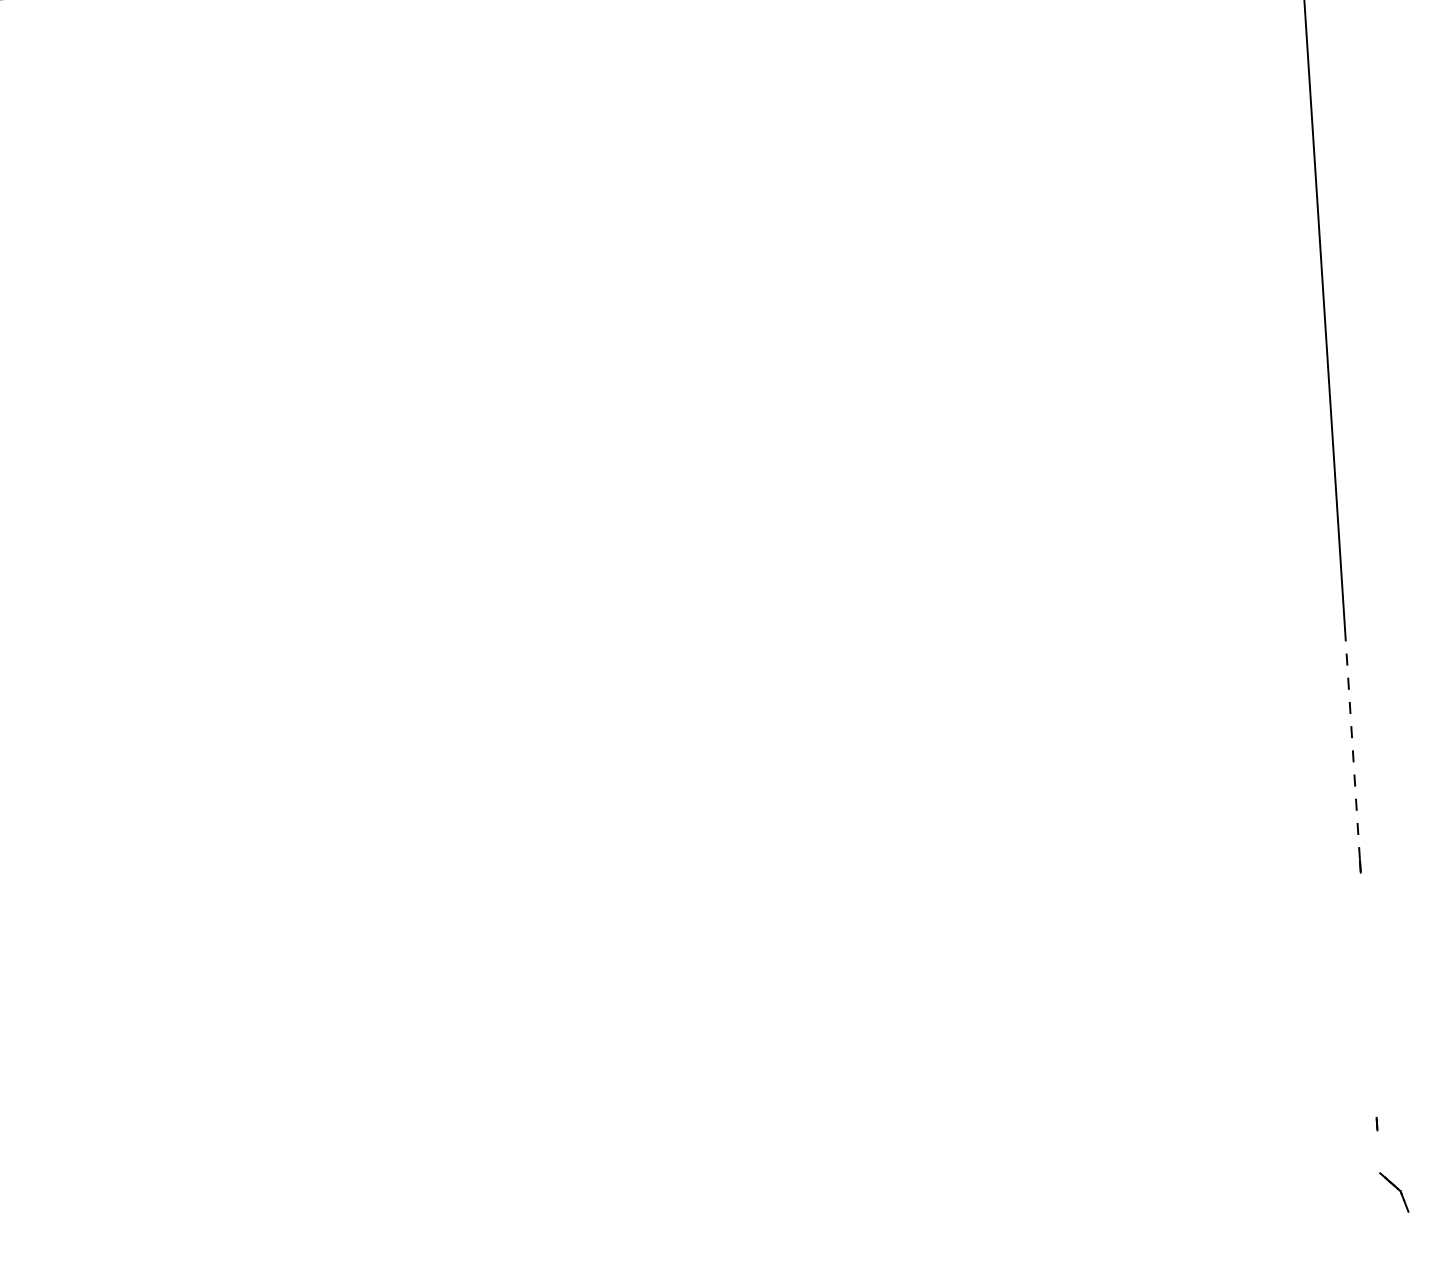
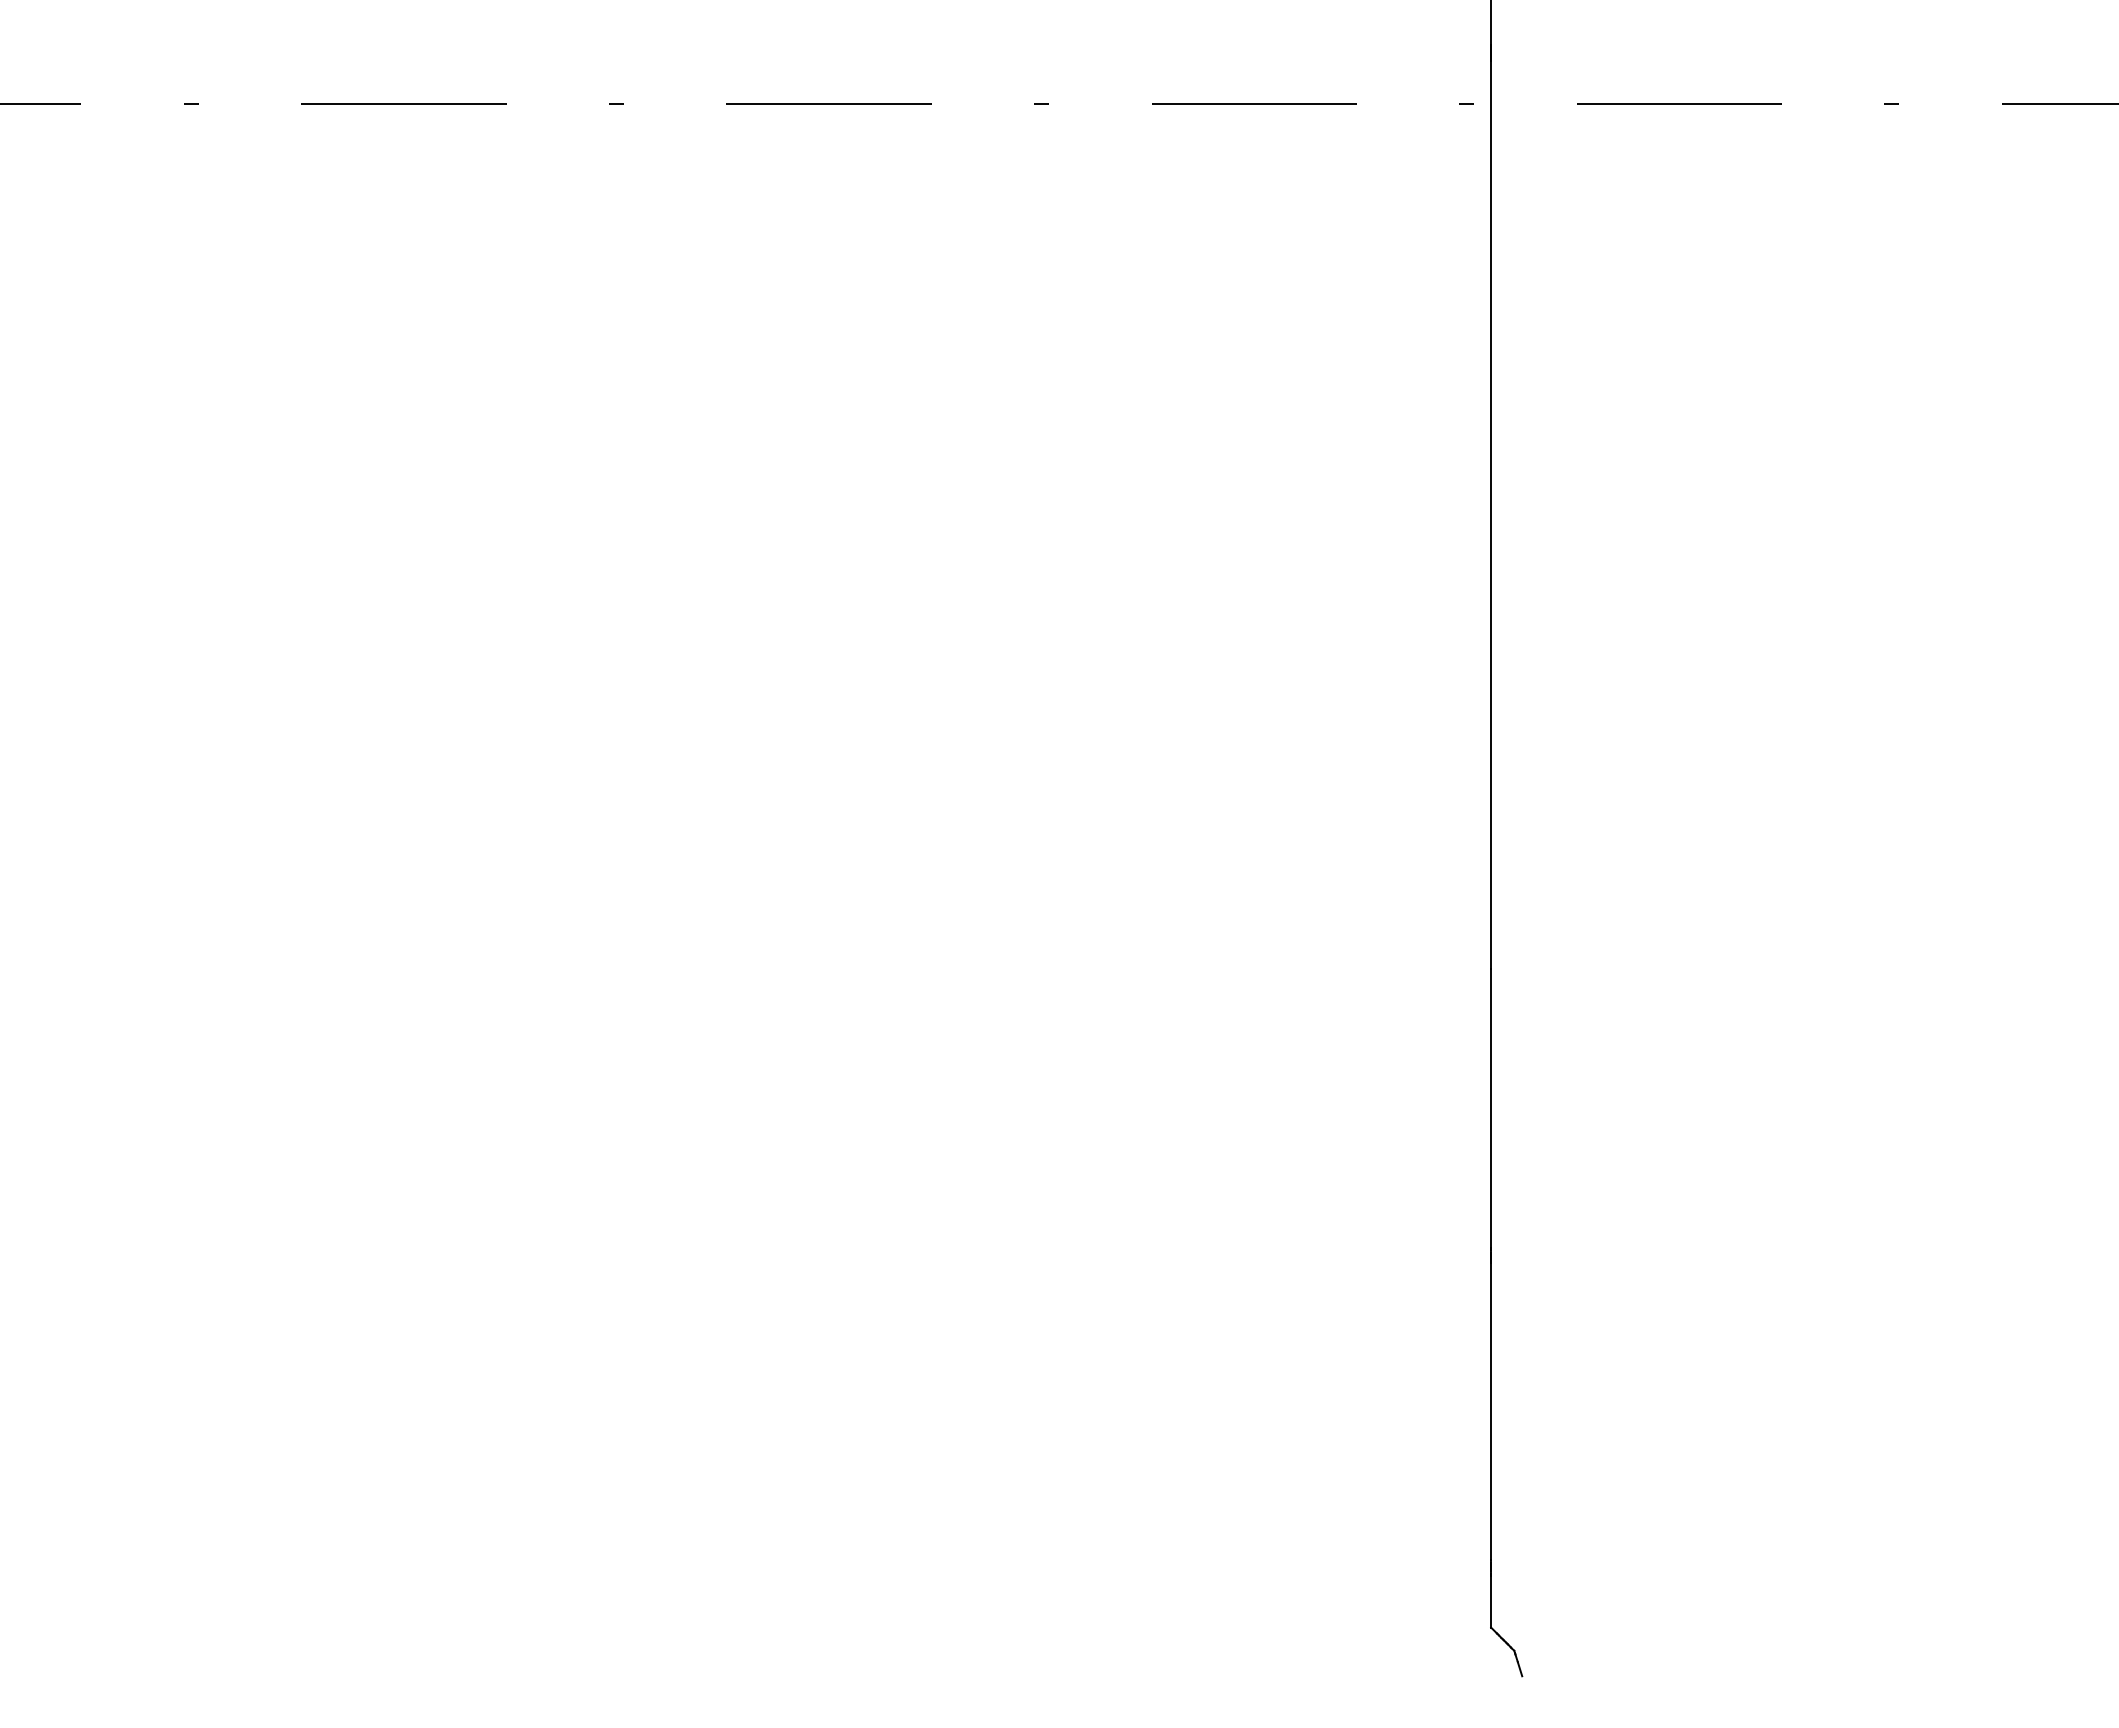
line: (1352, 744) -> (1491, 1108), dashed -> solid
line: (1368, 994) -> (1491, 1411), added
line: (1379, 1151) -> (1491, 1601), added

